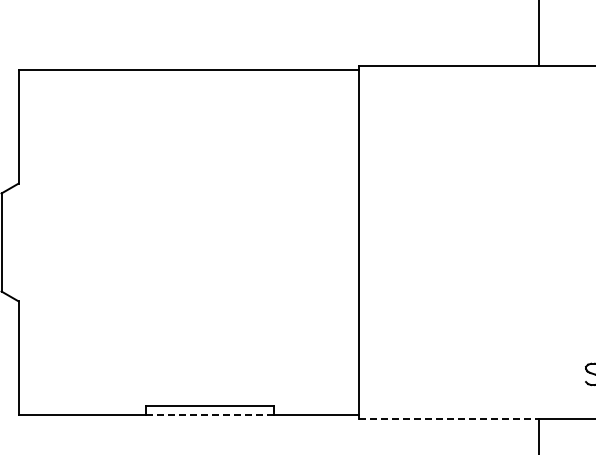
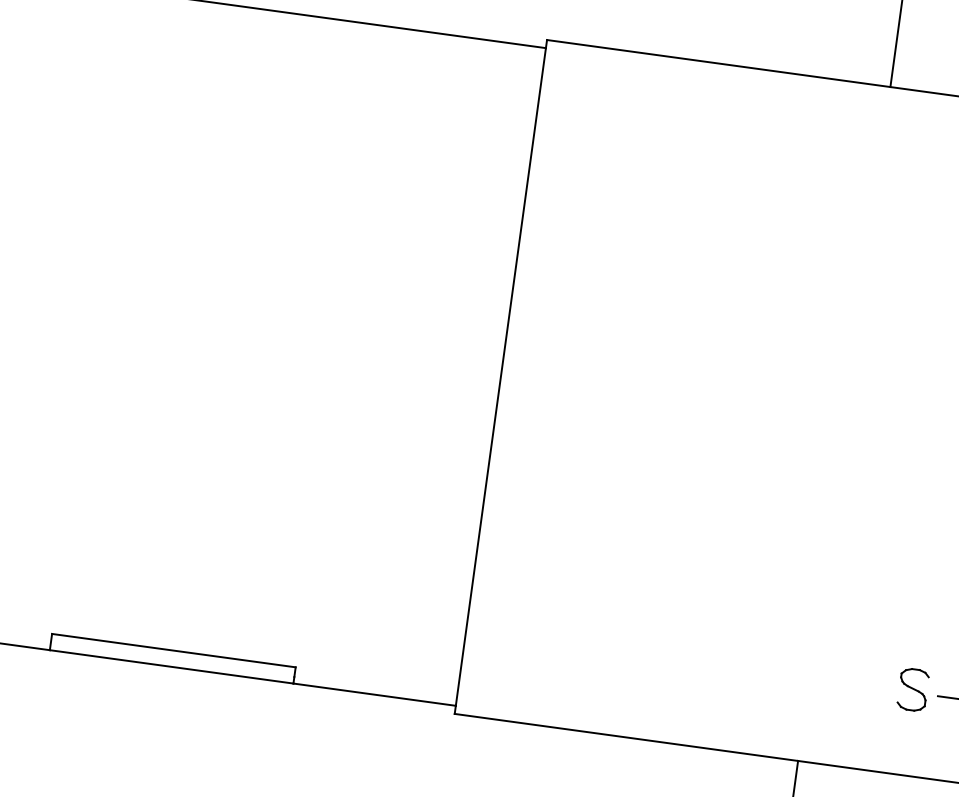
line: (210, 414) -> (172, 666), dashed -> solid
line: (448, 419) -> (625, 738), dashed -> solid

